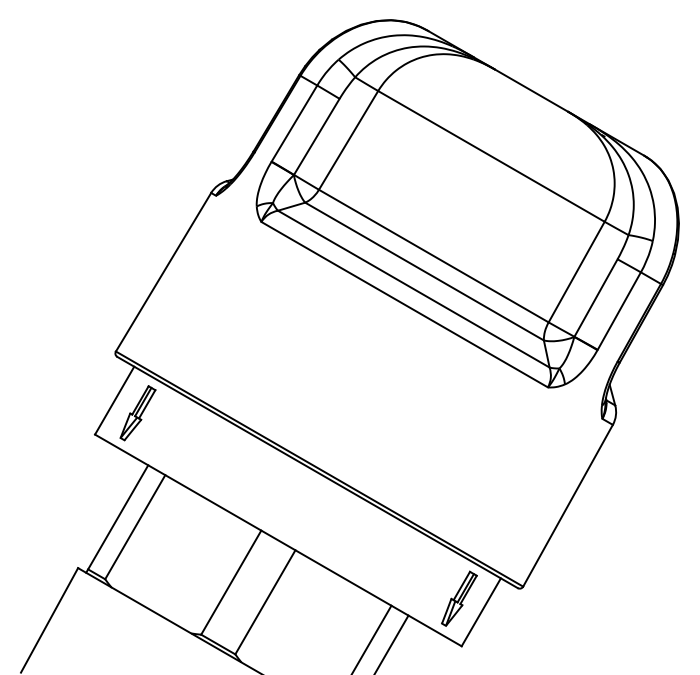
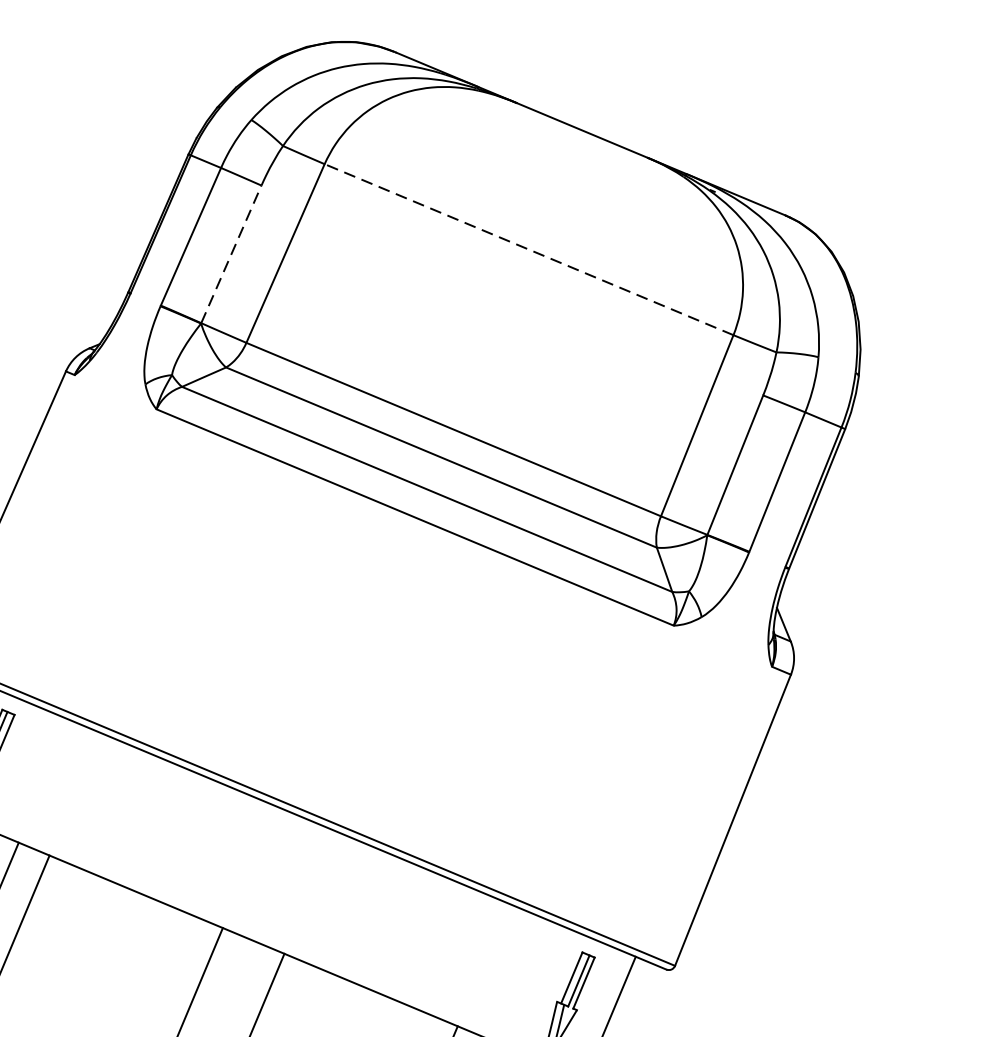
line: (317, 136) -> (232, 253), solid -> dashed
line: (491, 156) -> (529, 249), solid -> dashed

